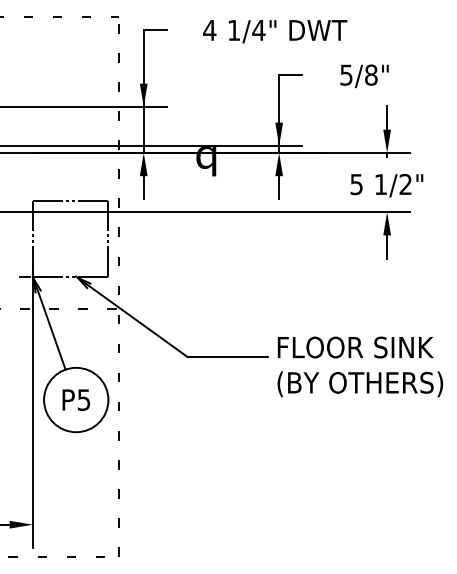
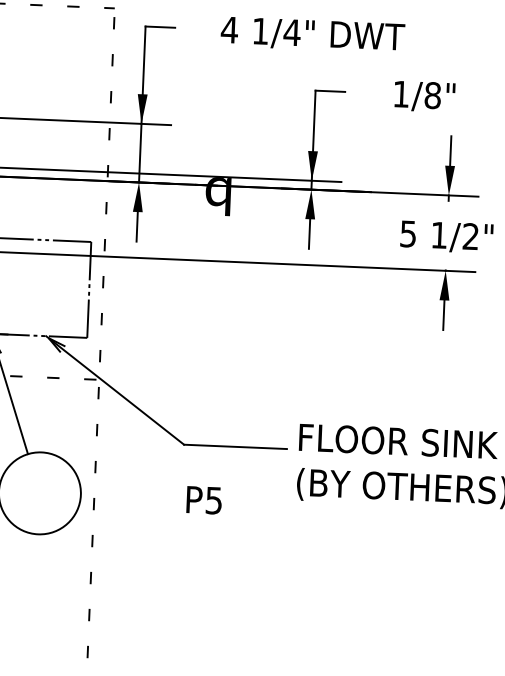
text: (346, 74) -> (401, 93), 5/8" -> 1/8"
text: (76, 399) -> (204, 499), moved

